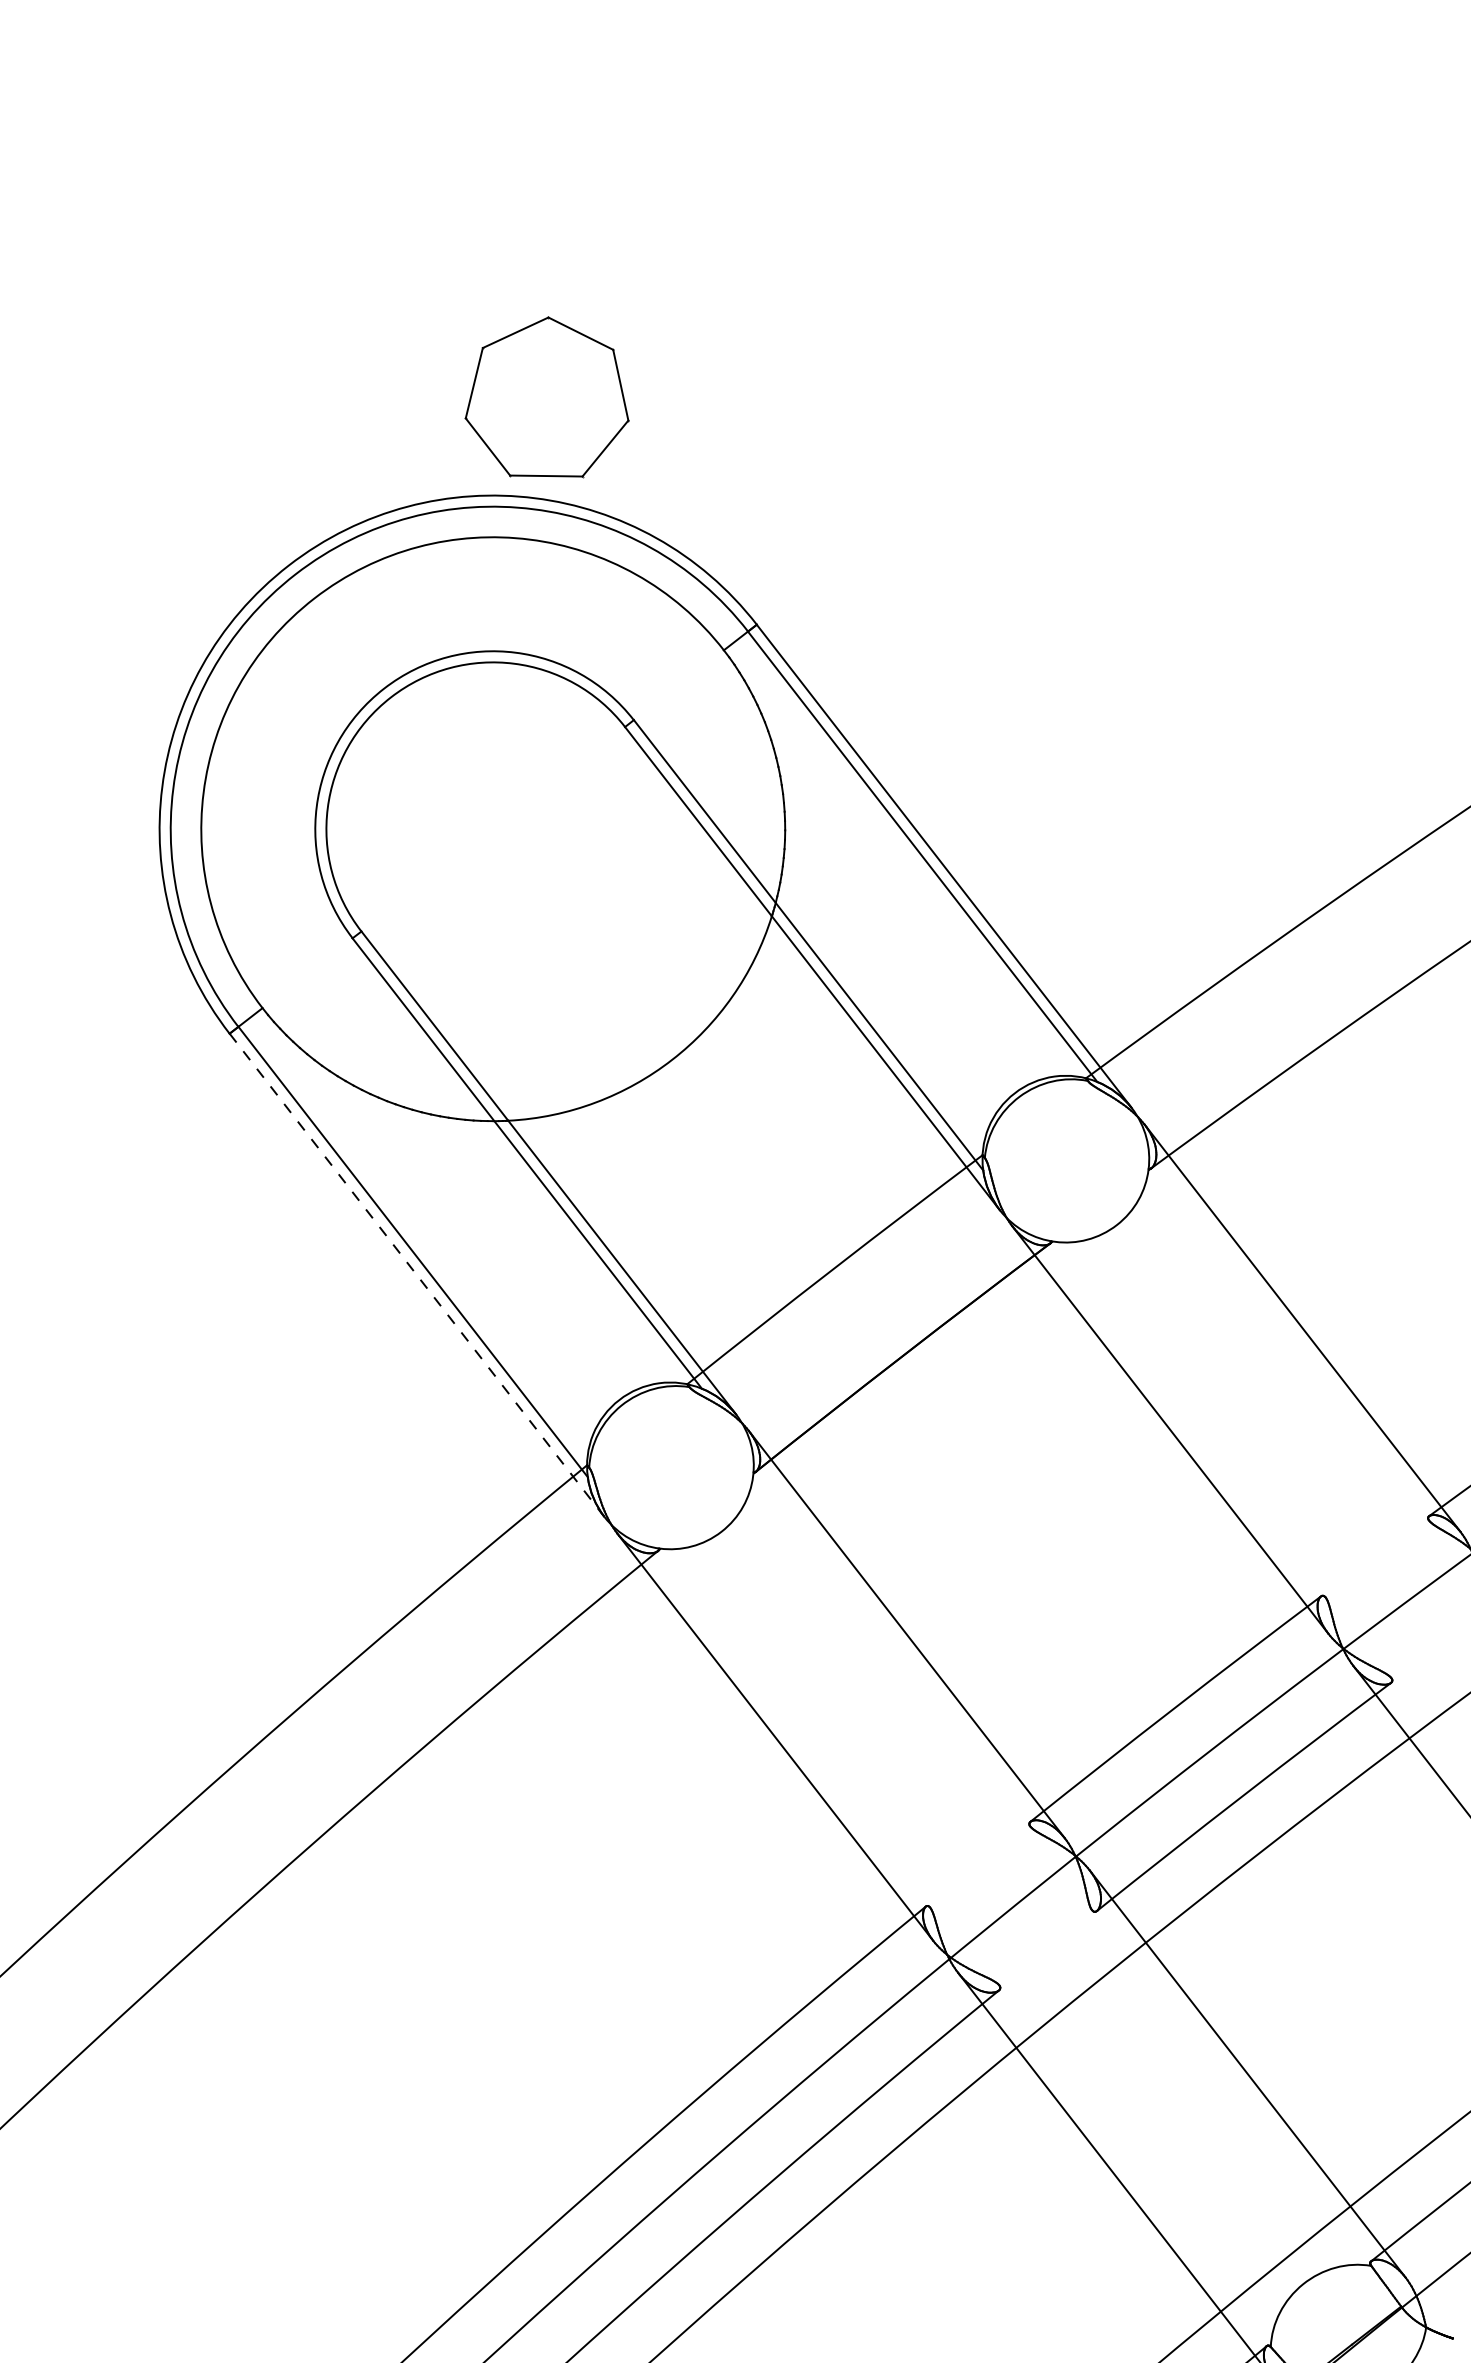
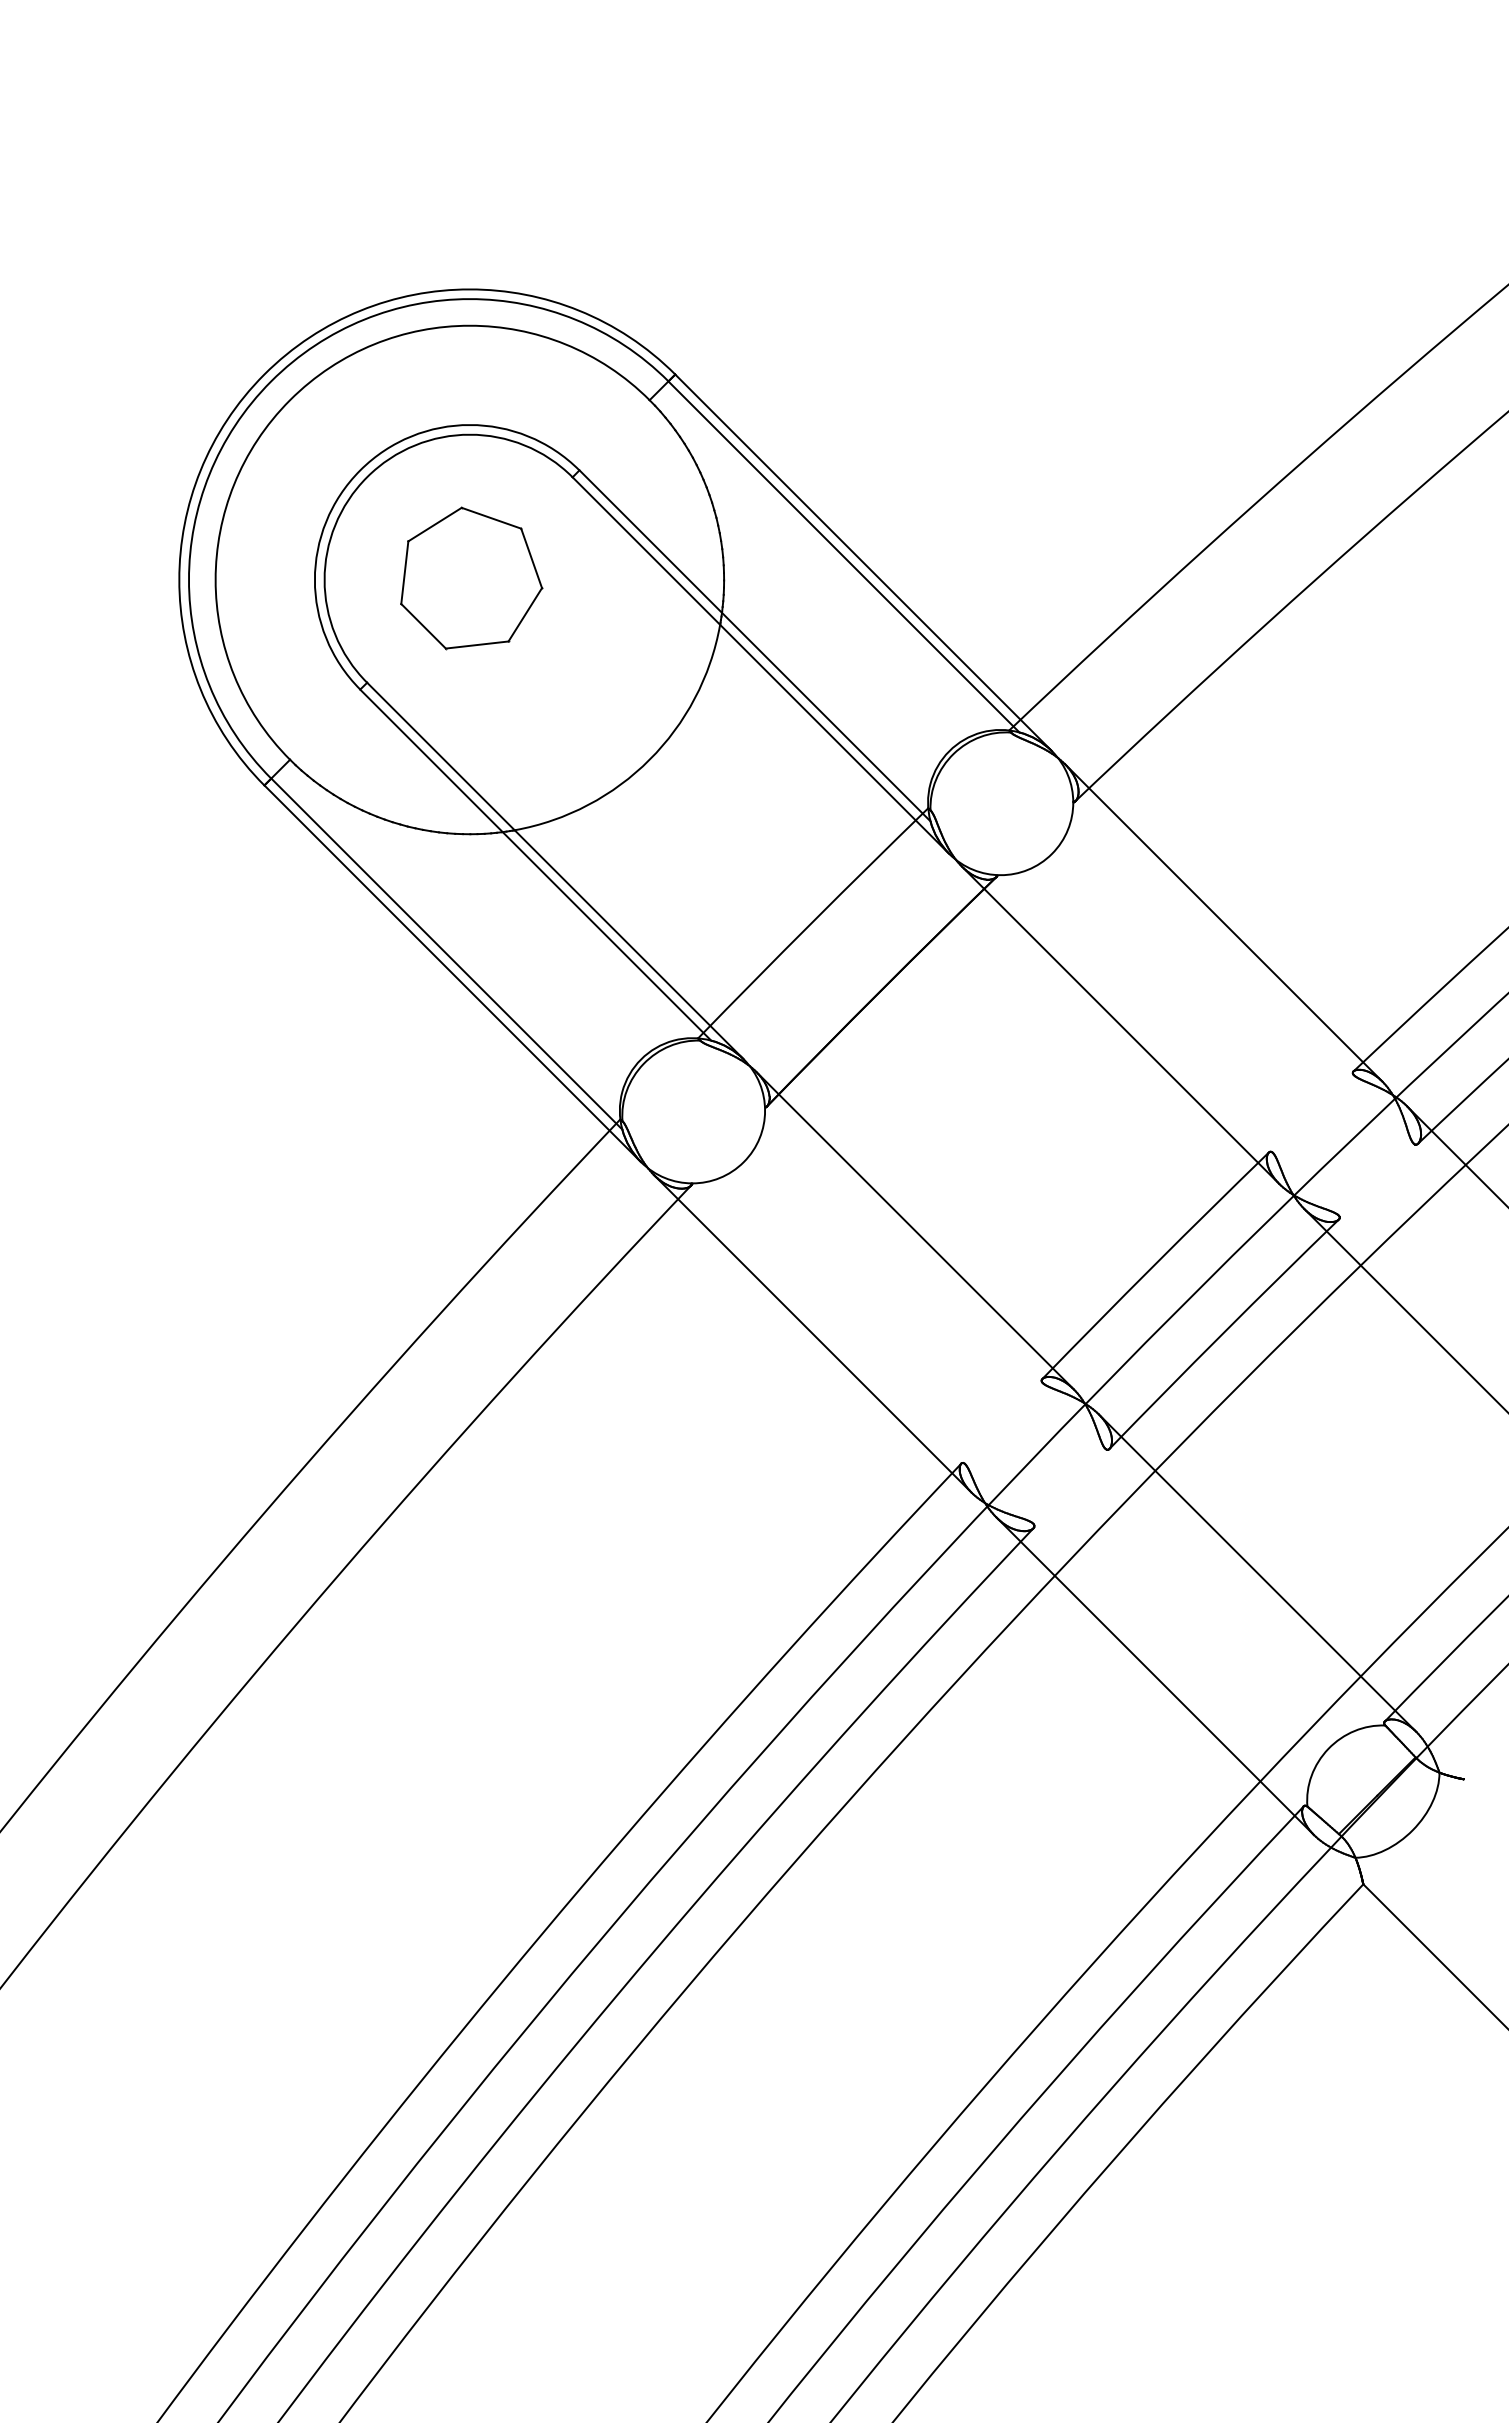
part: (549, 399) -> (471, 578), moved
line: (416, 1274) -> (452, 973), dashed -> solid

